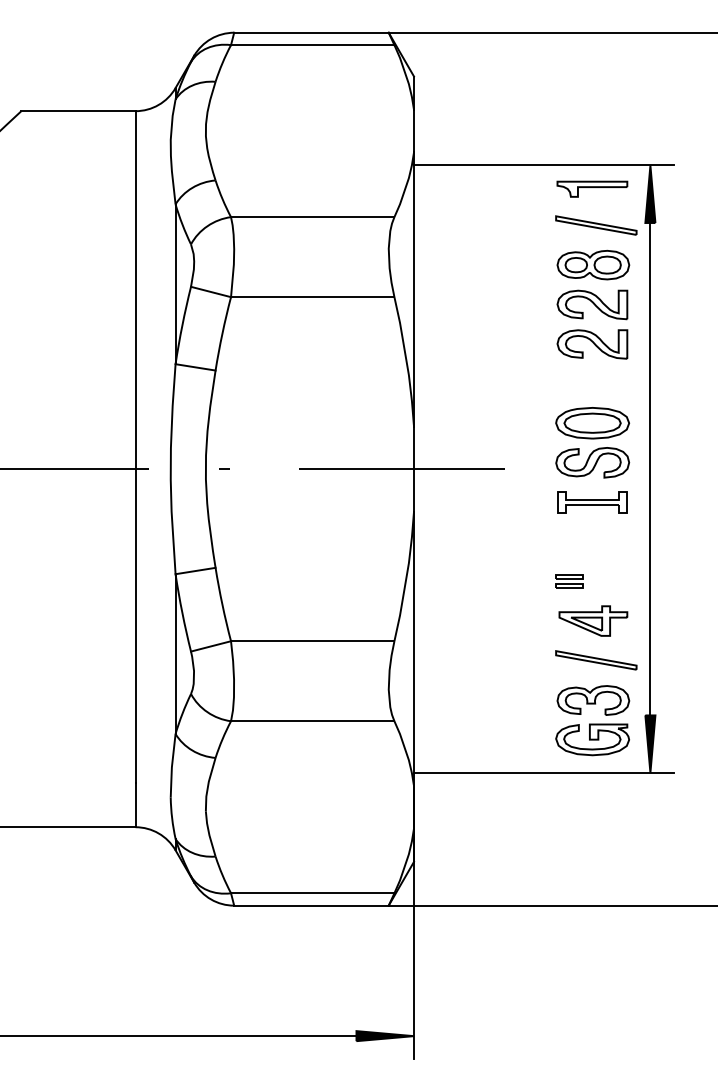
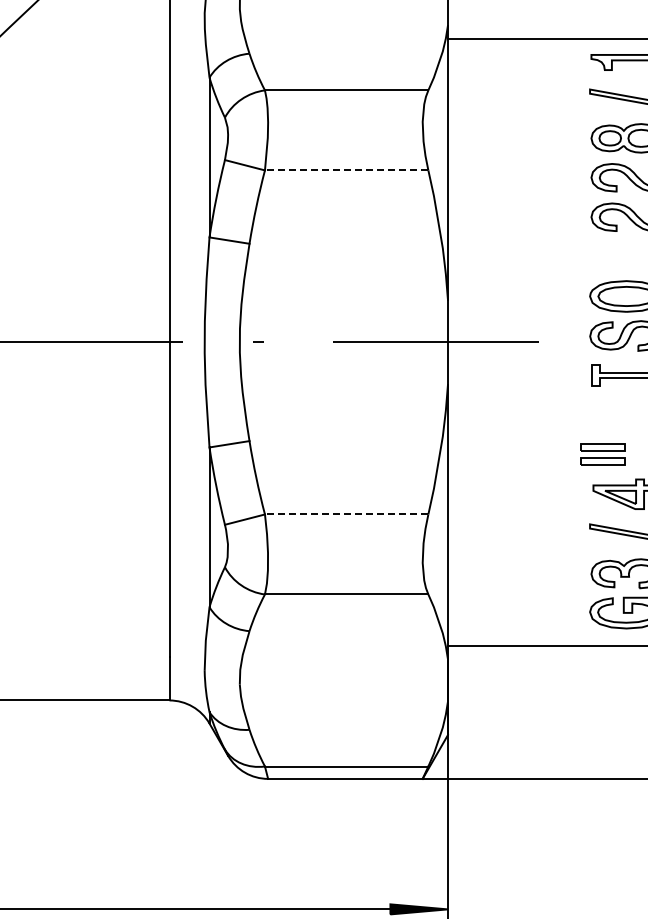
line: (312, 297) -> (346, 170), solid -> dashed
part: (569, 581) -> (603, 454), size x1.6
line: (312, 641) -> (346, 514), solid -> dashed

